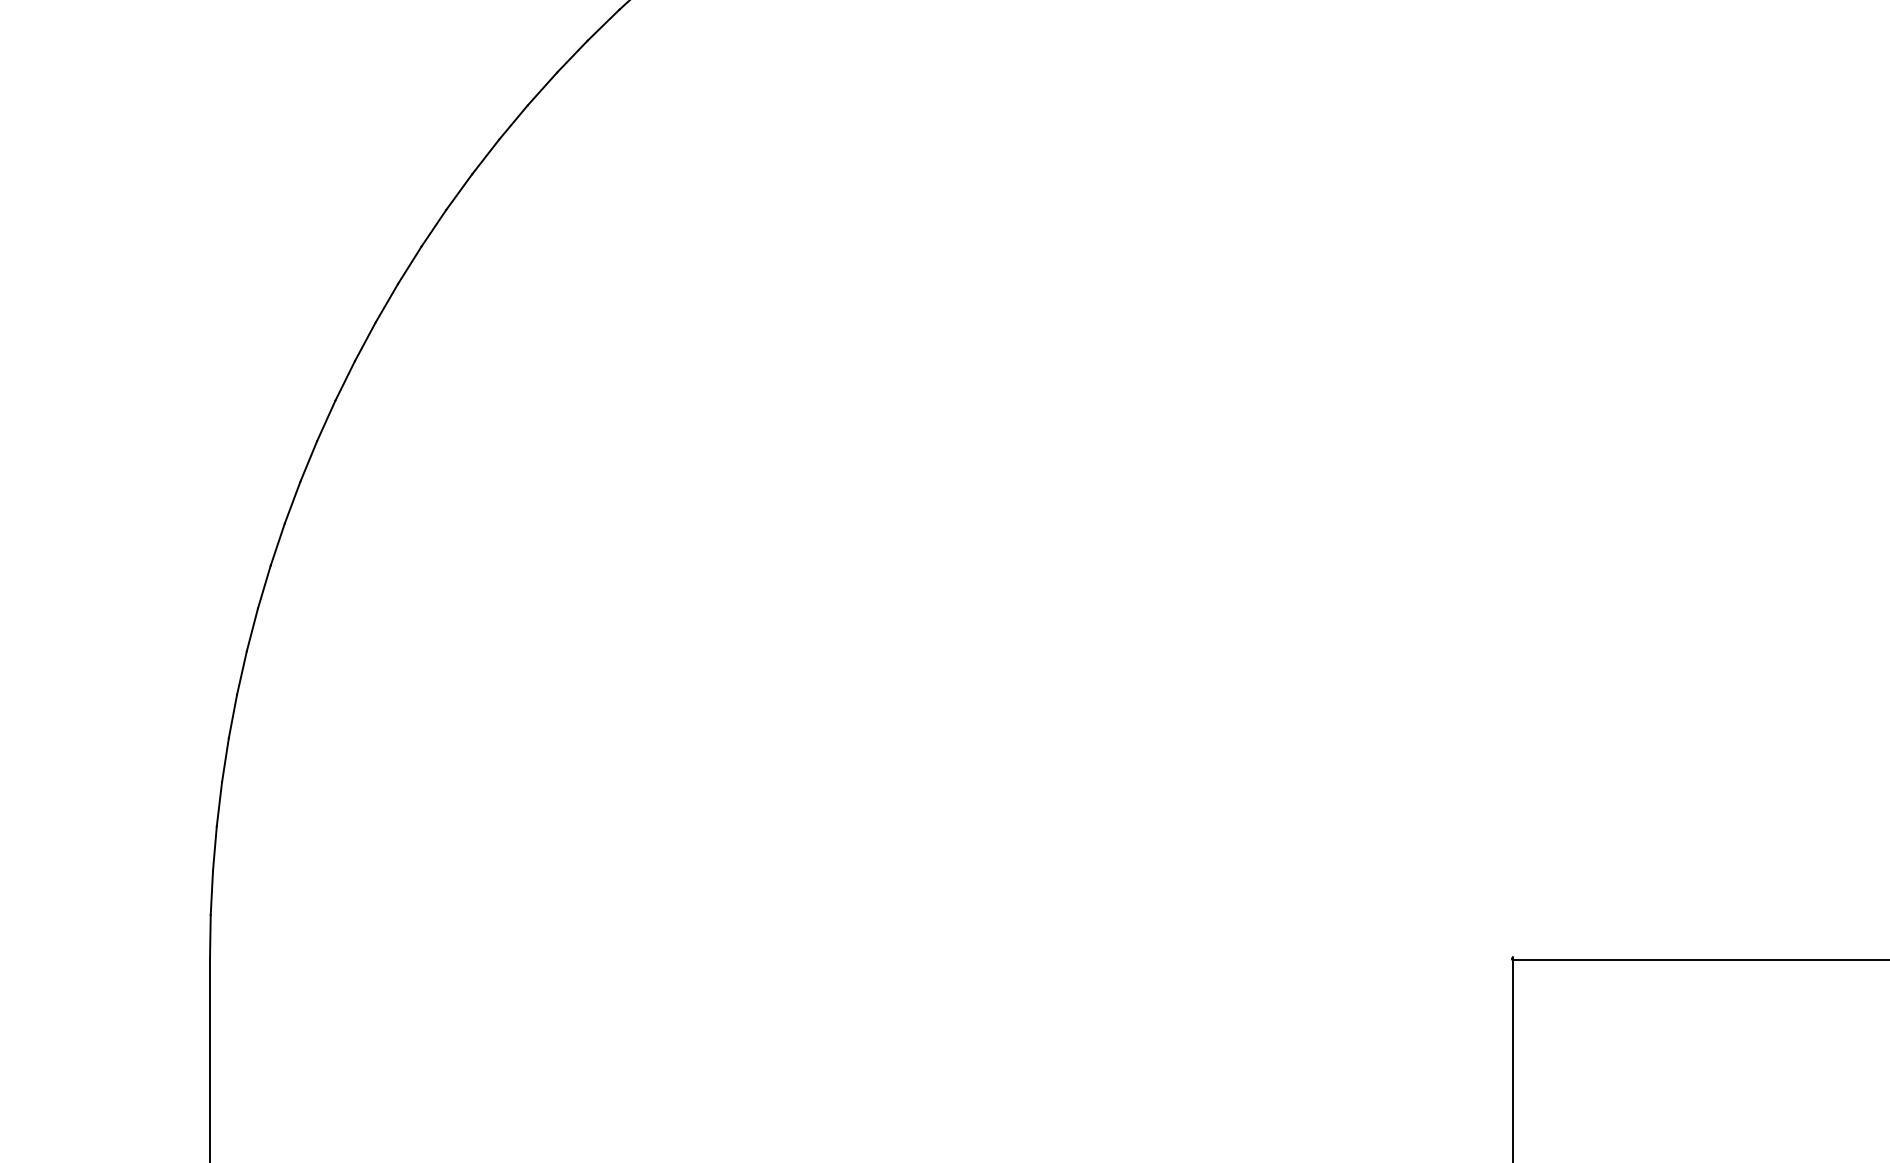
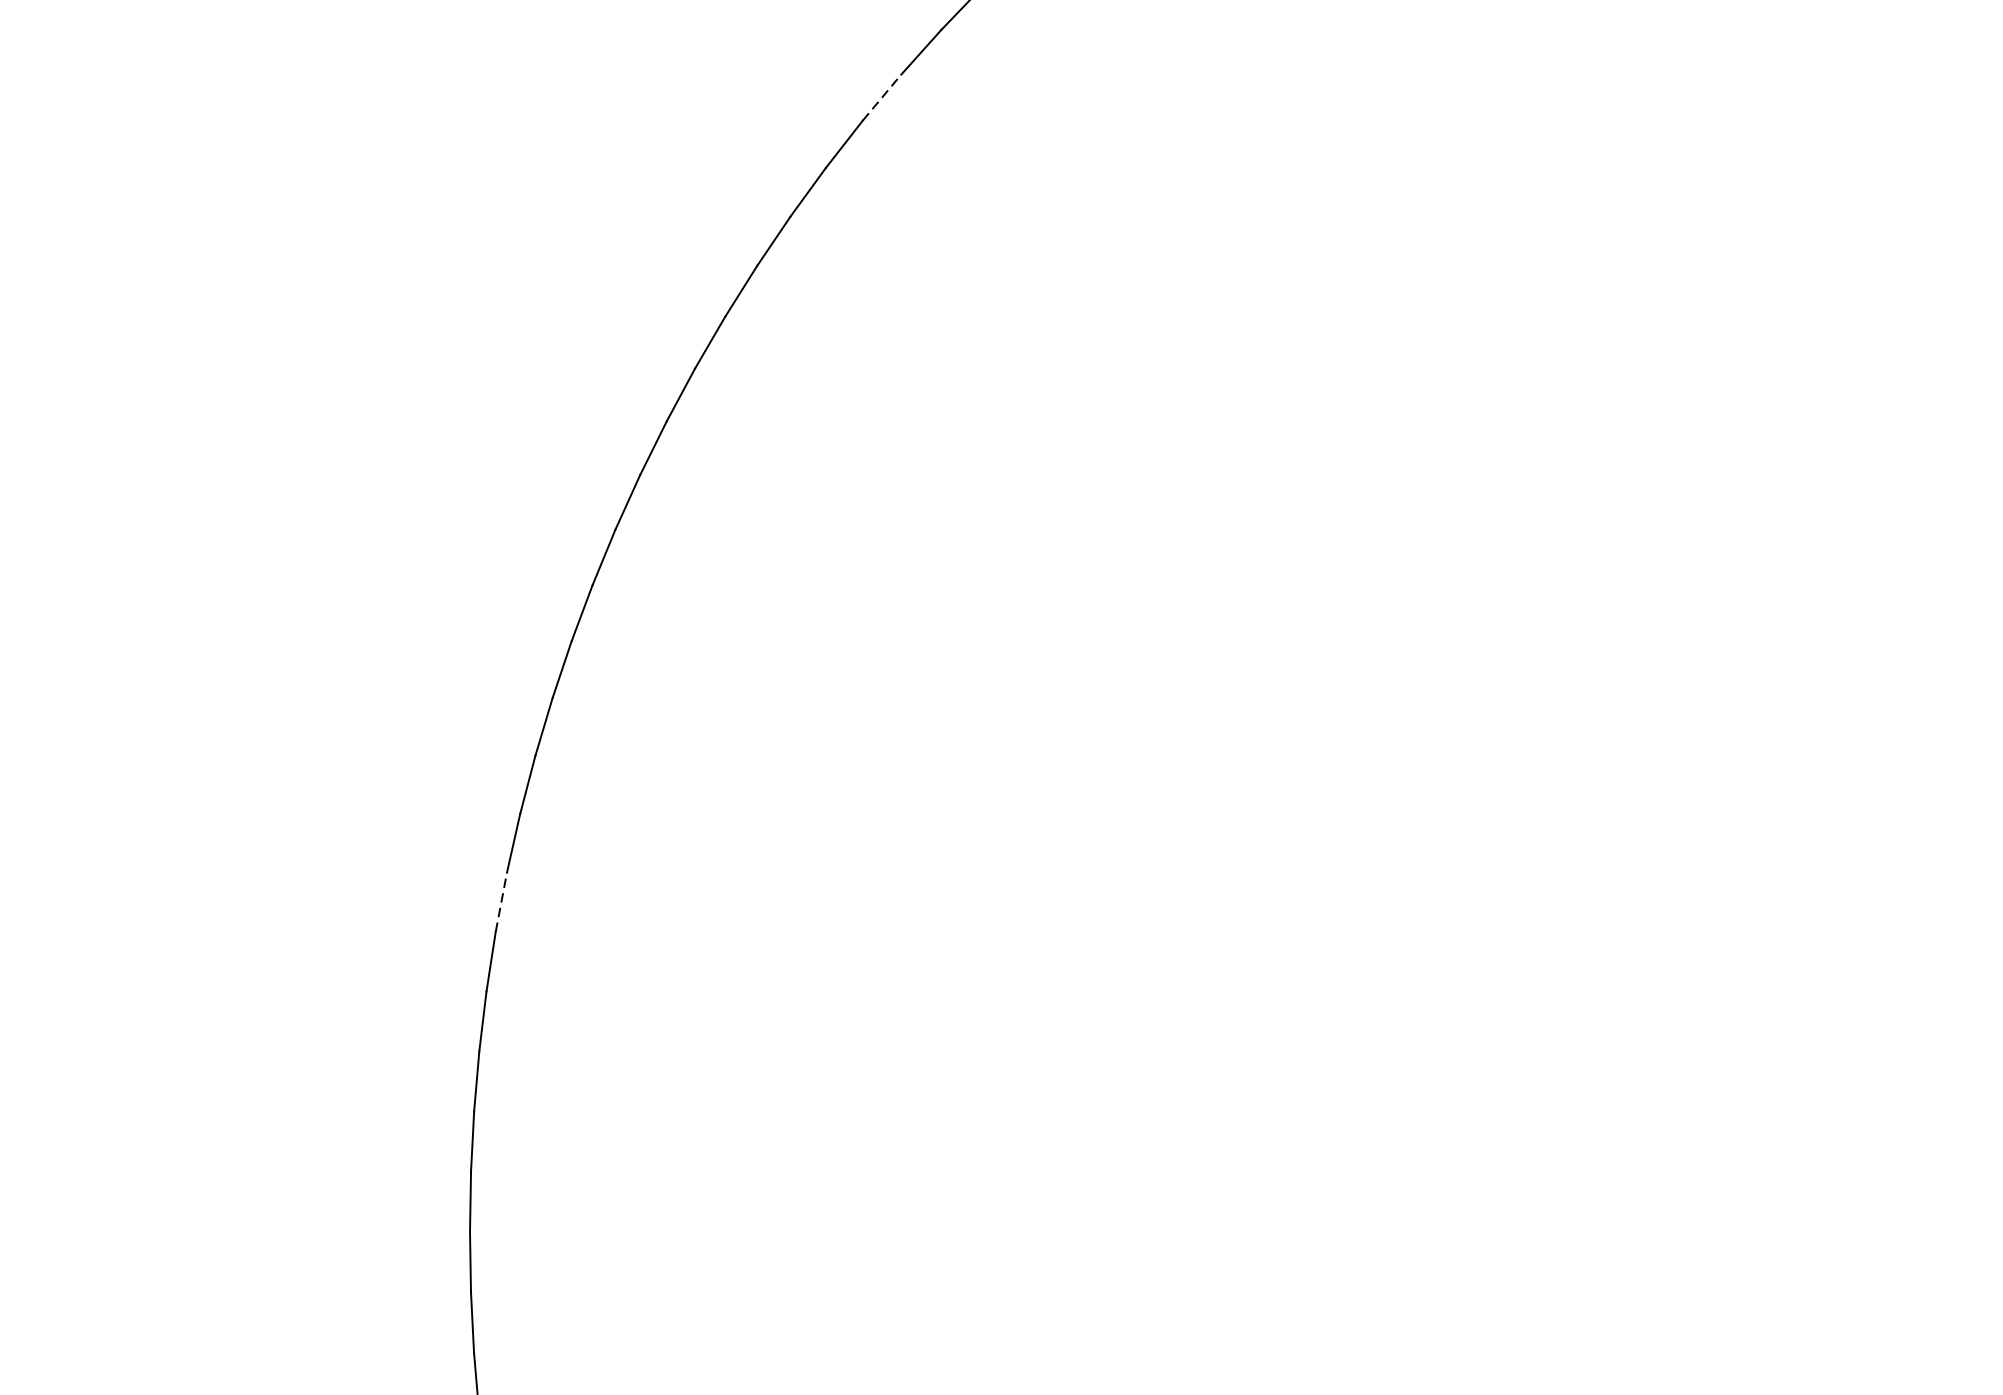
line: (603, 24) -> (881, 96), solid -> dashed
line: (264, 586) -> (501, 901), solid -> dashed

